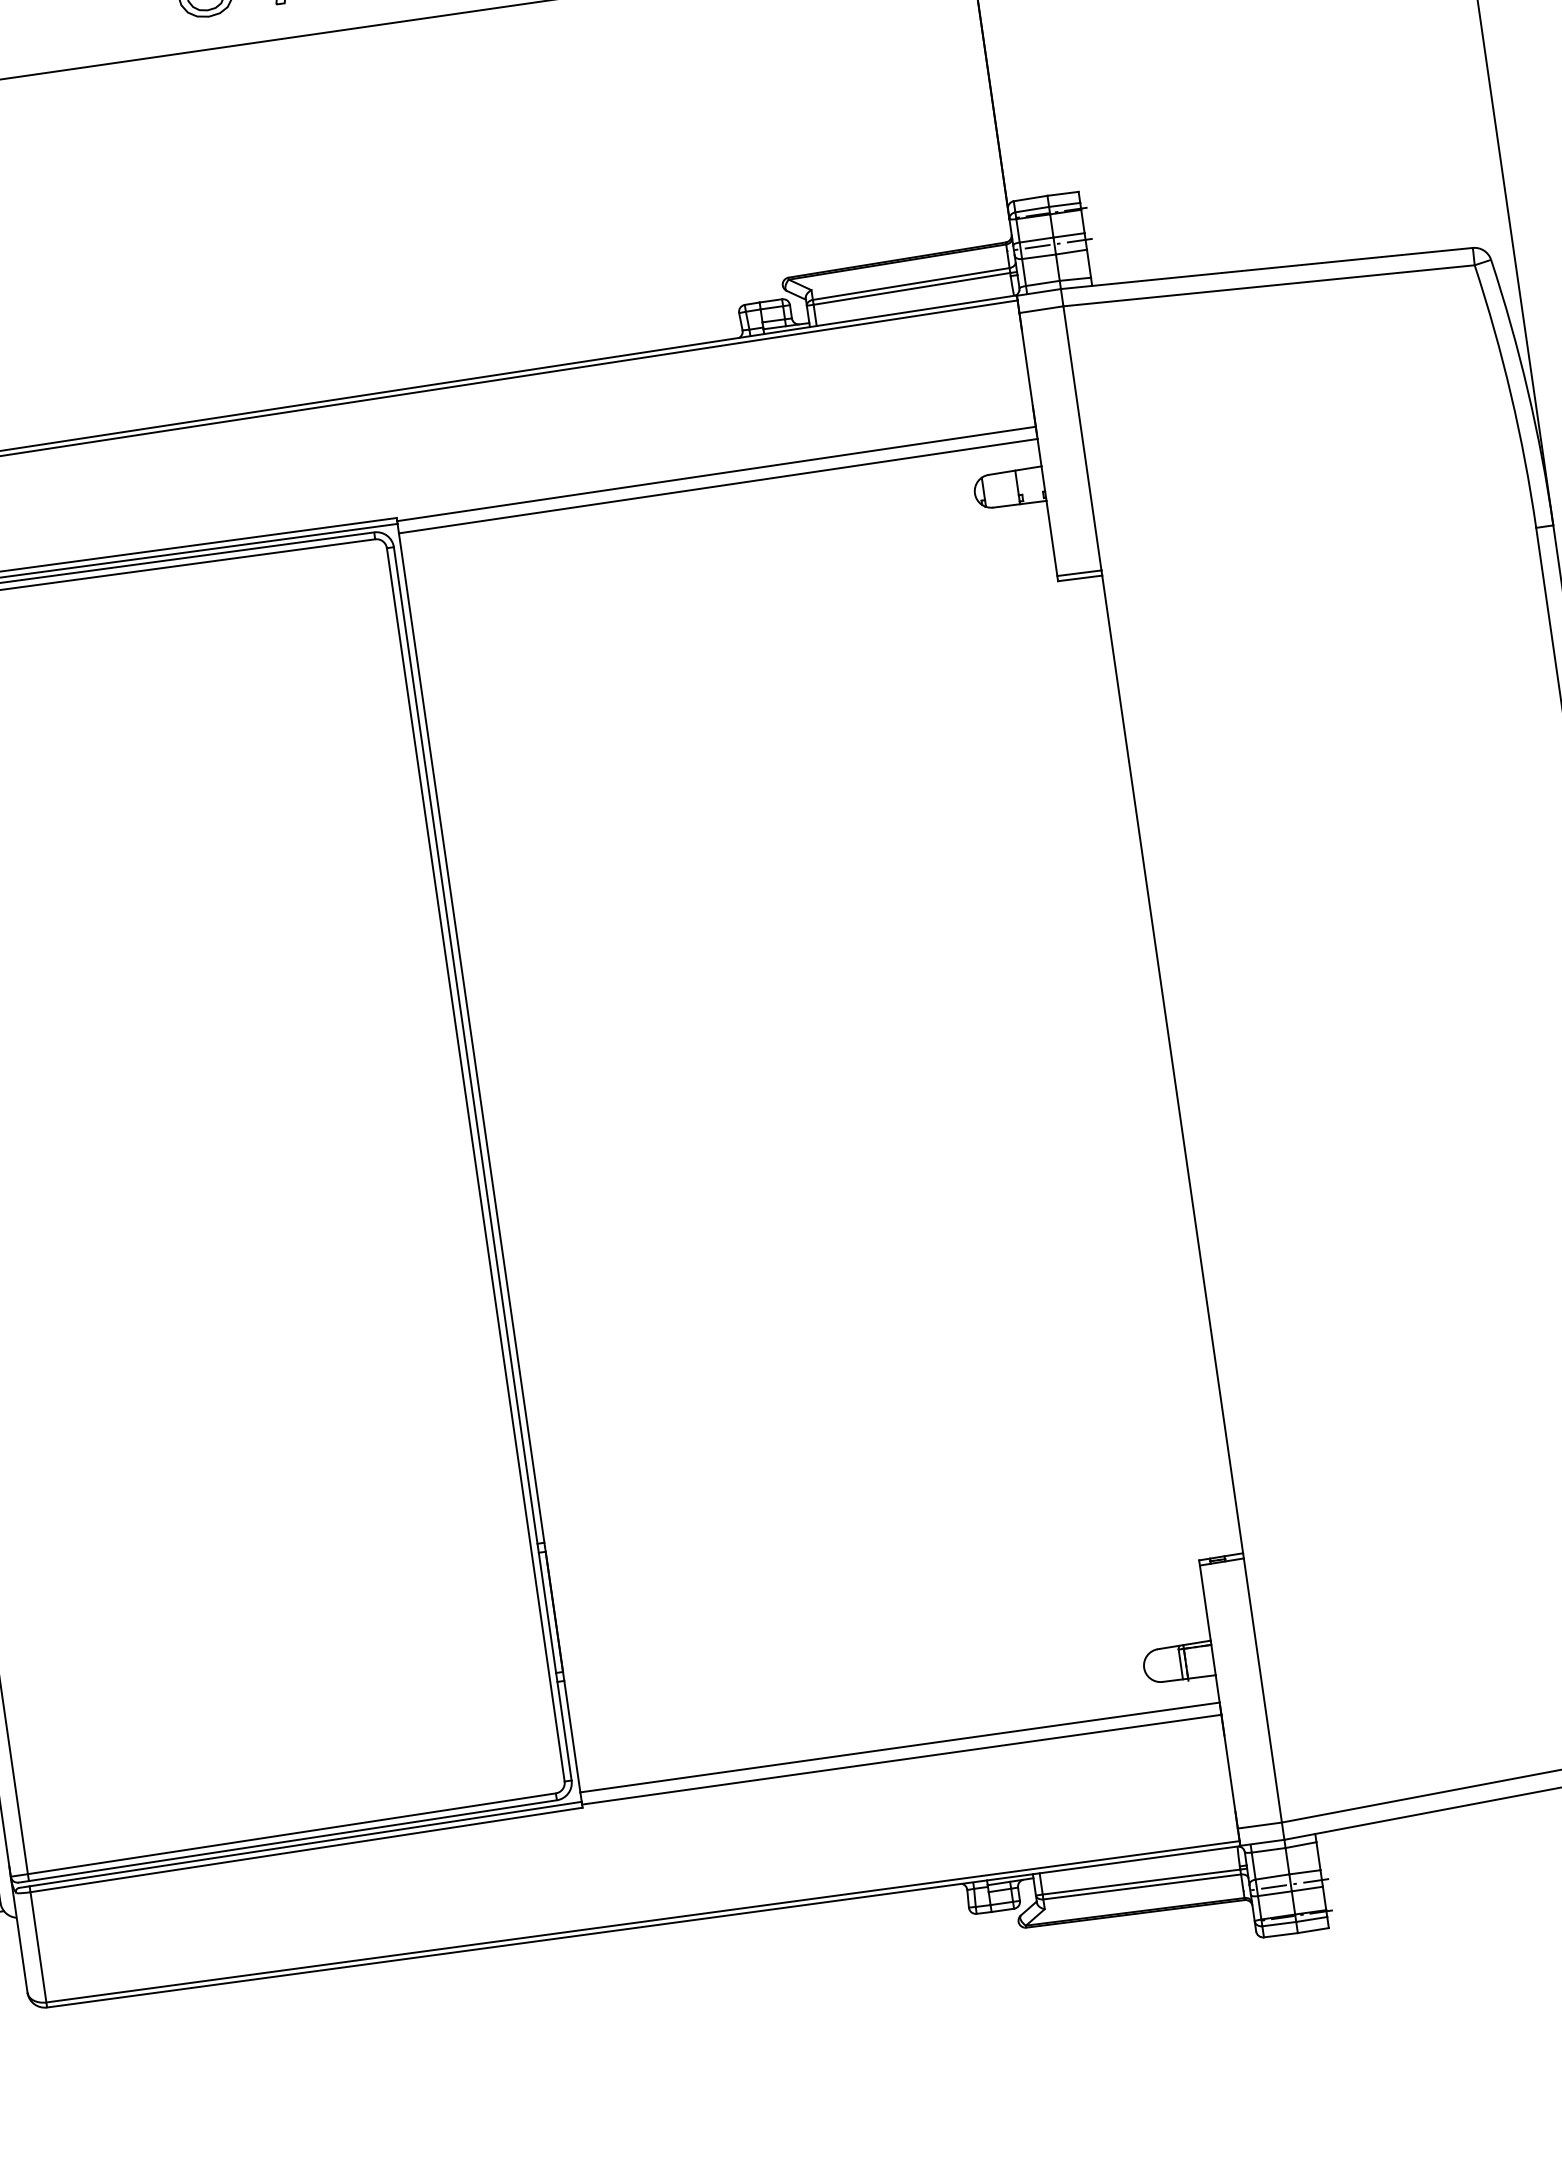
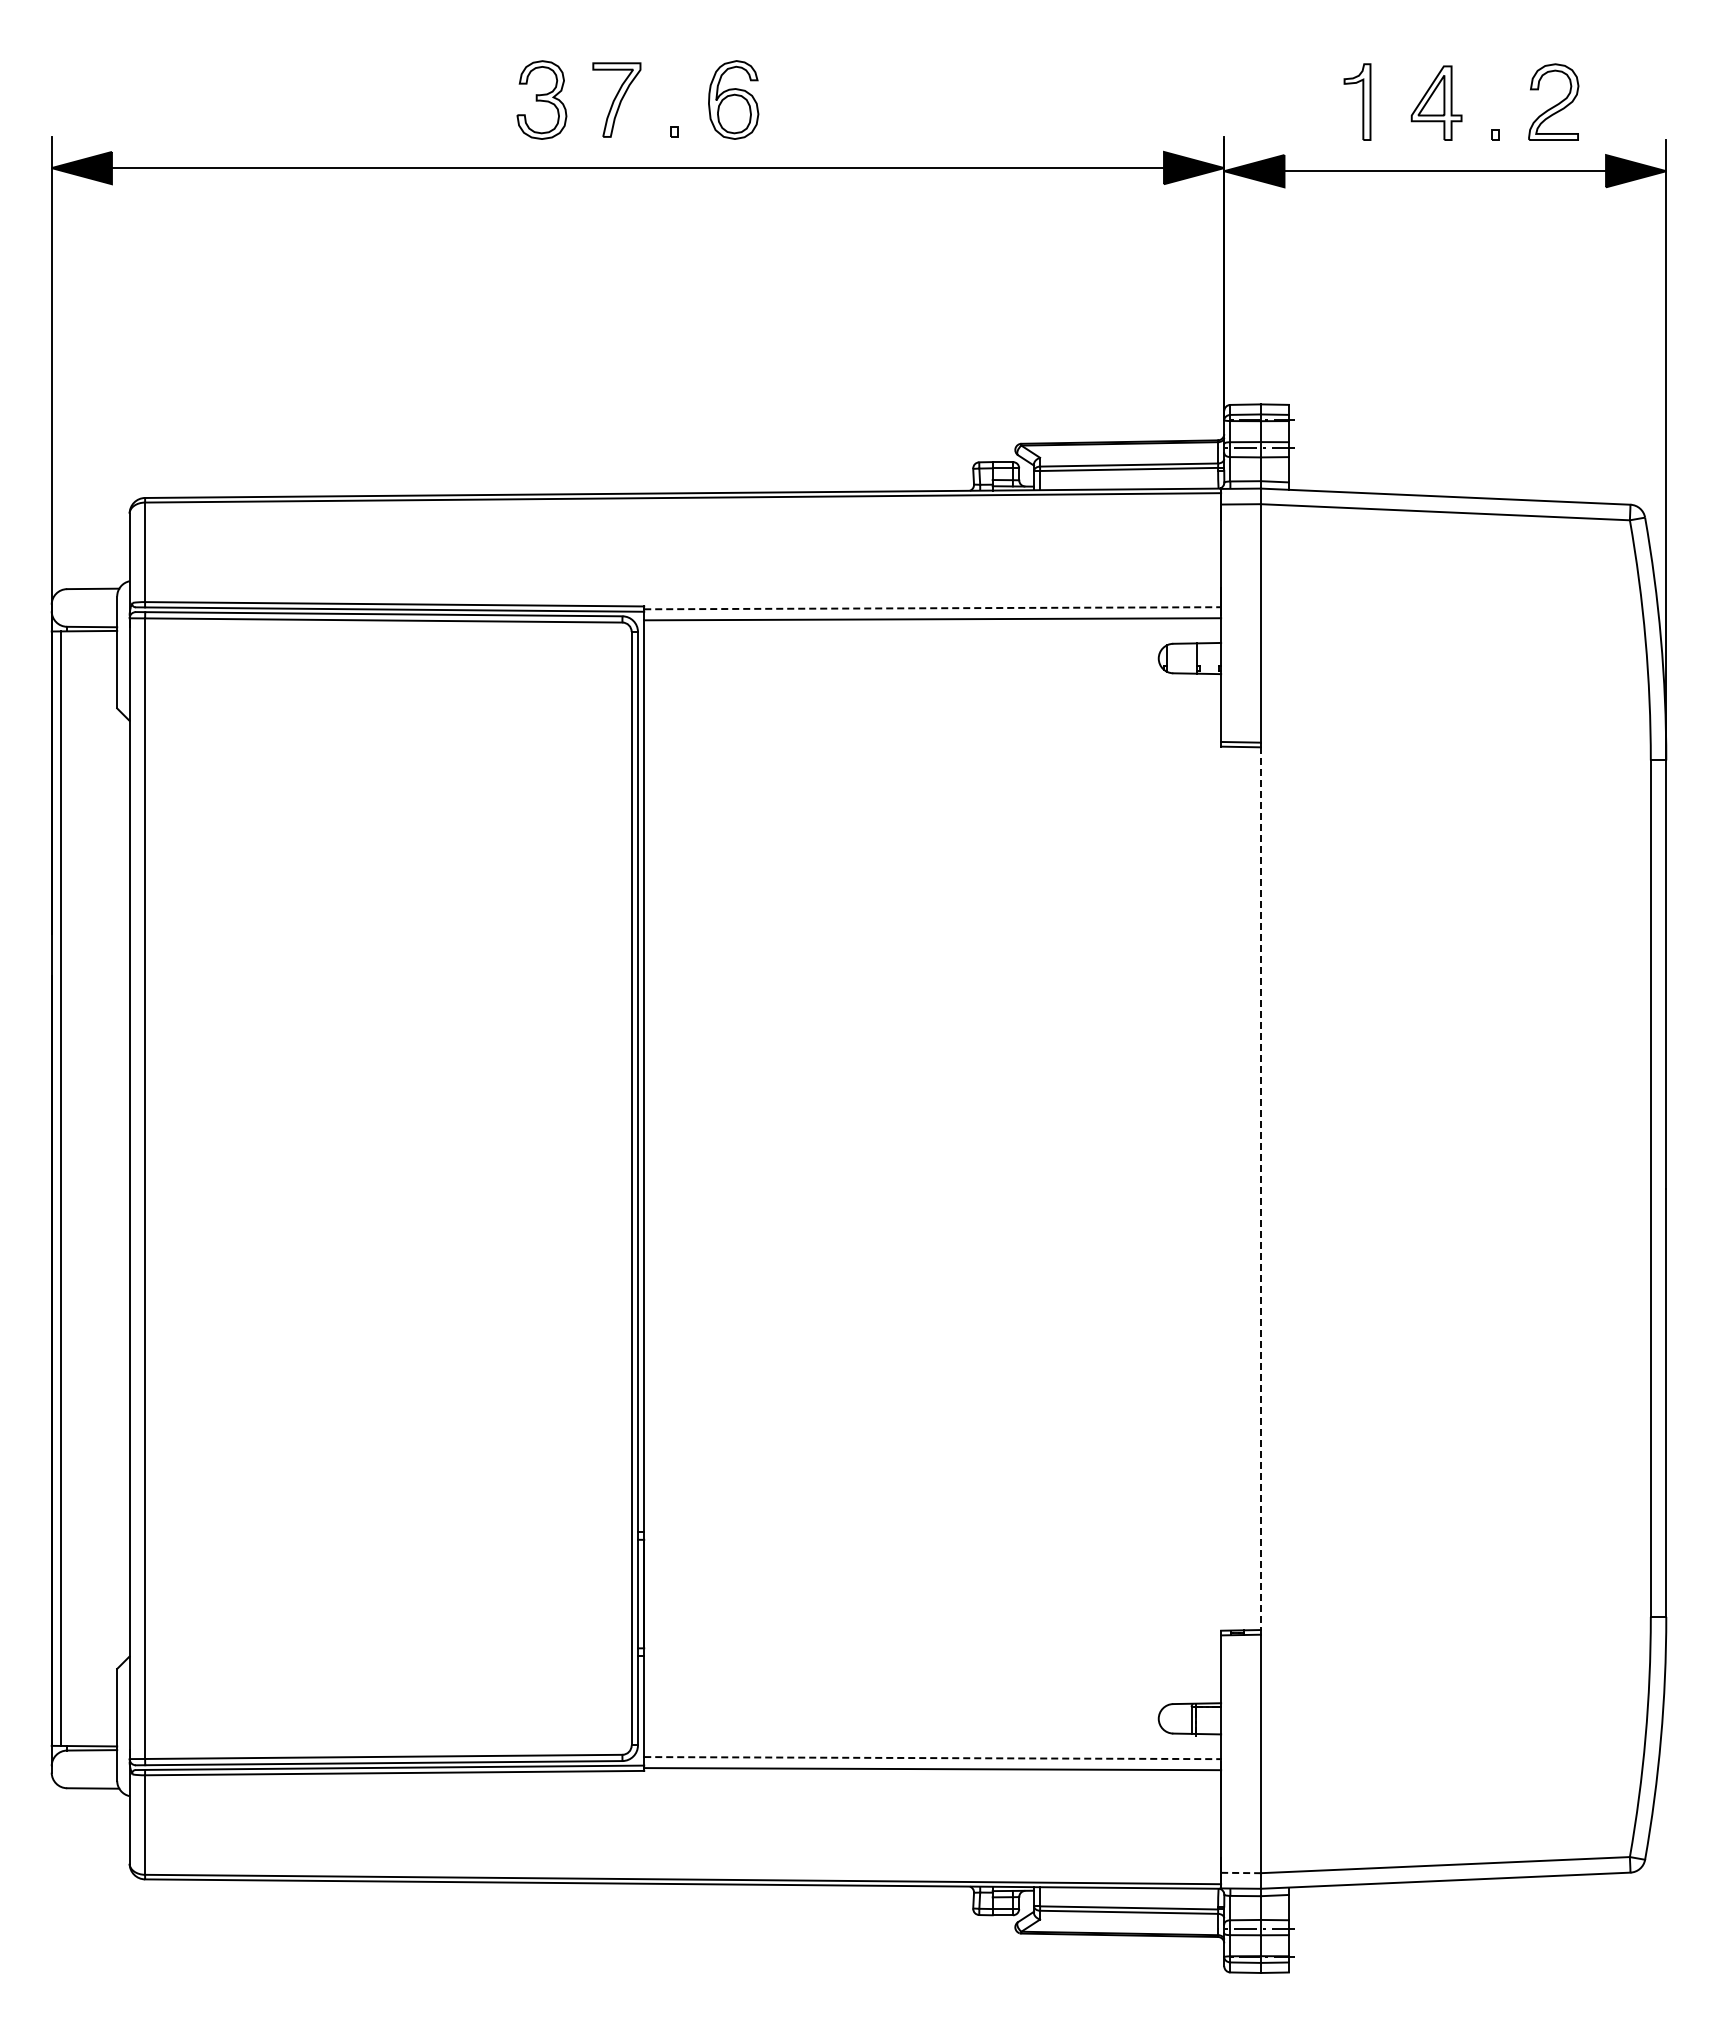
line: (717, 474) -> (933, 608), solid -> dashed
line: (1172, 1065) -> (1260, 1189), solid -> dashed
line: (901, 1747) -> (933, 1758), solid -> dashed
line: (1260, 1826) -> (1241, 1873), solid -> dashed

